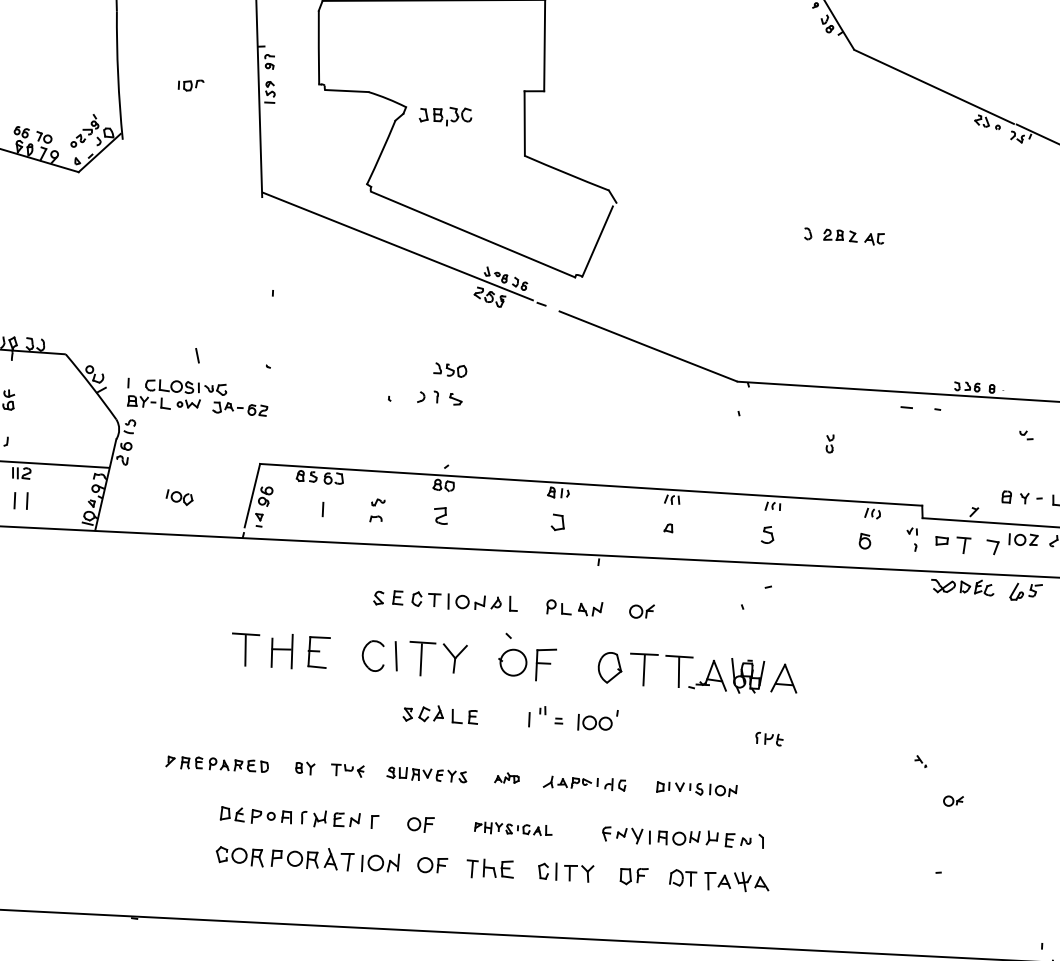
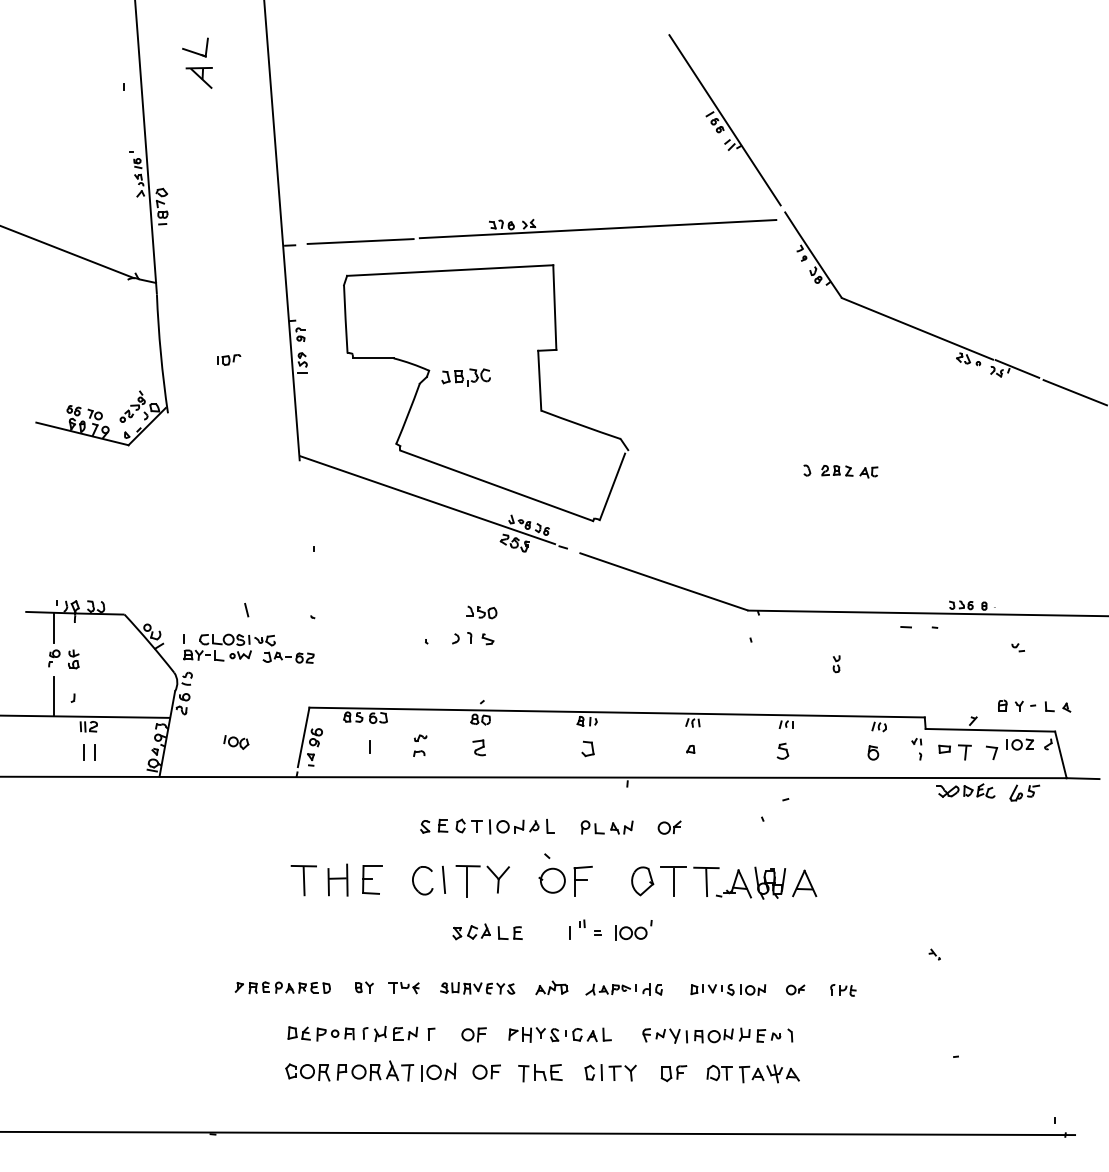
part: (769, 739) -> (843, 990), moved
part: (506, 777) -> (551, 987), size x1.43
part: (953, 800) -> (795, 989), moved
part: (512, 828) -> (559, 1034), size x1.43

